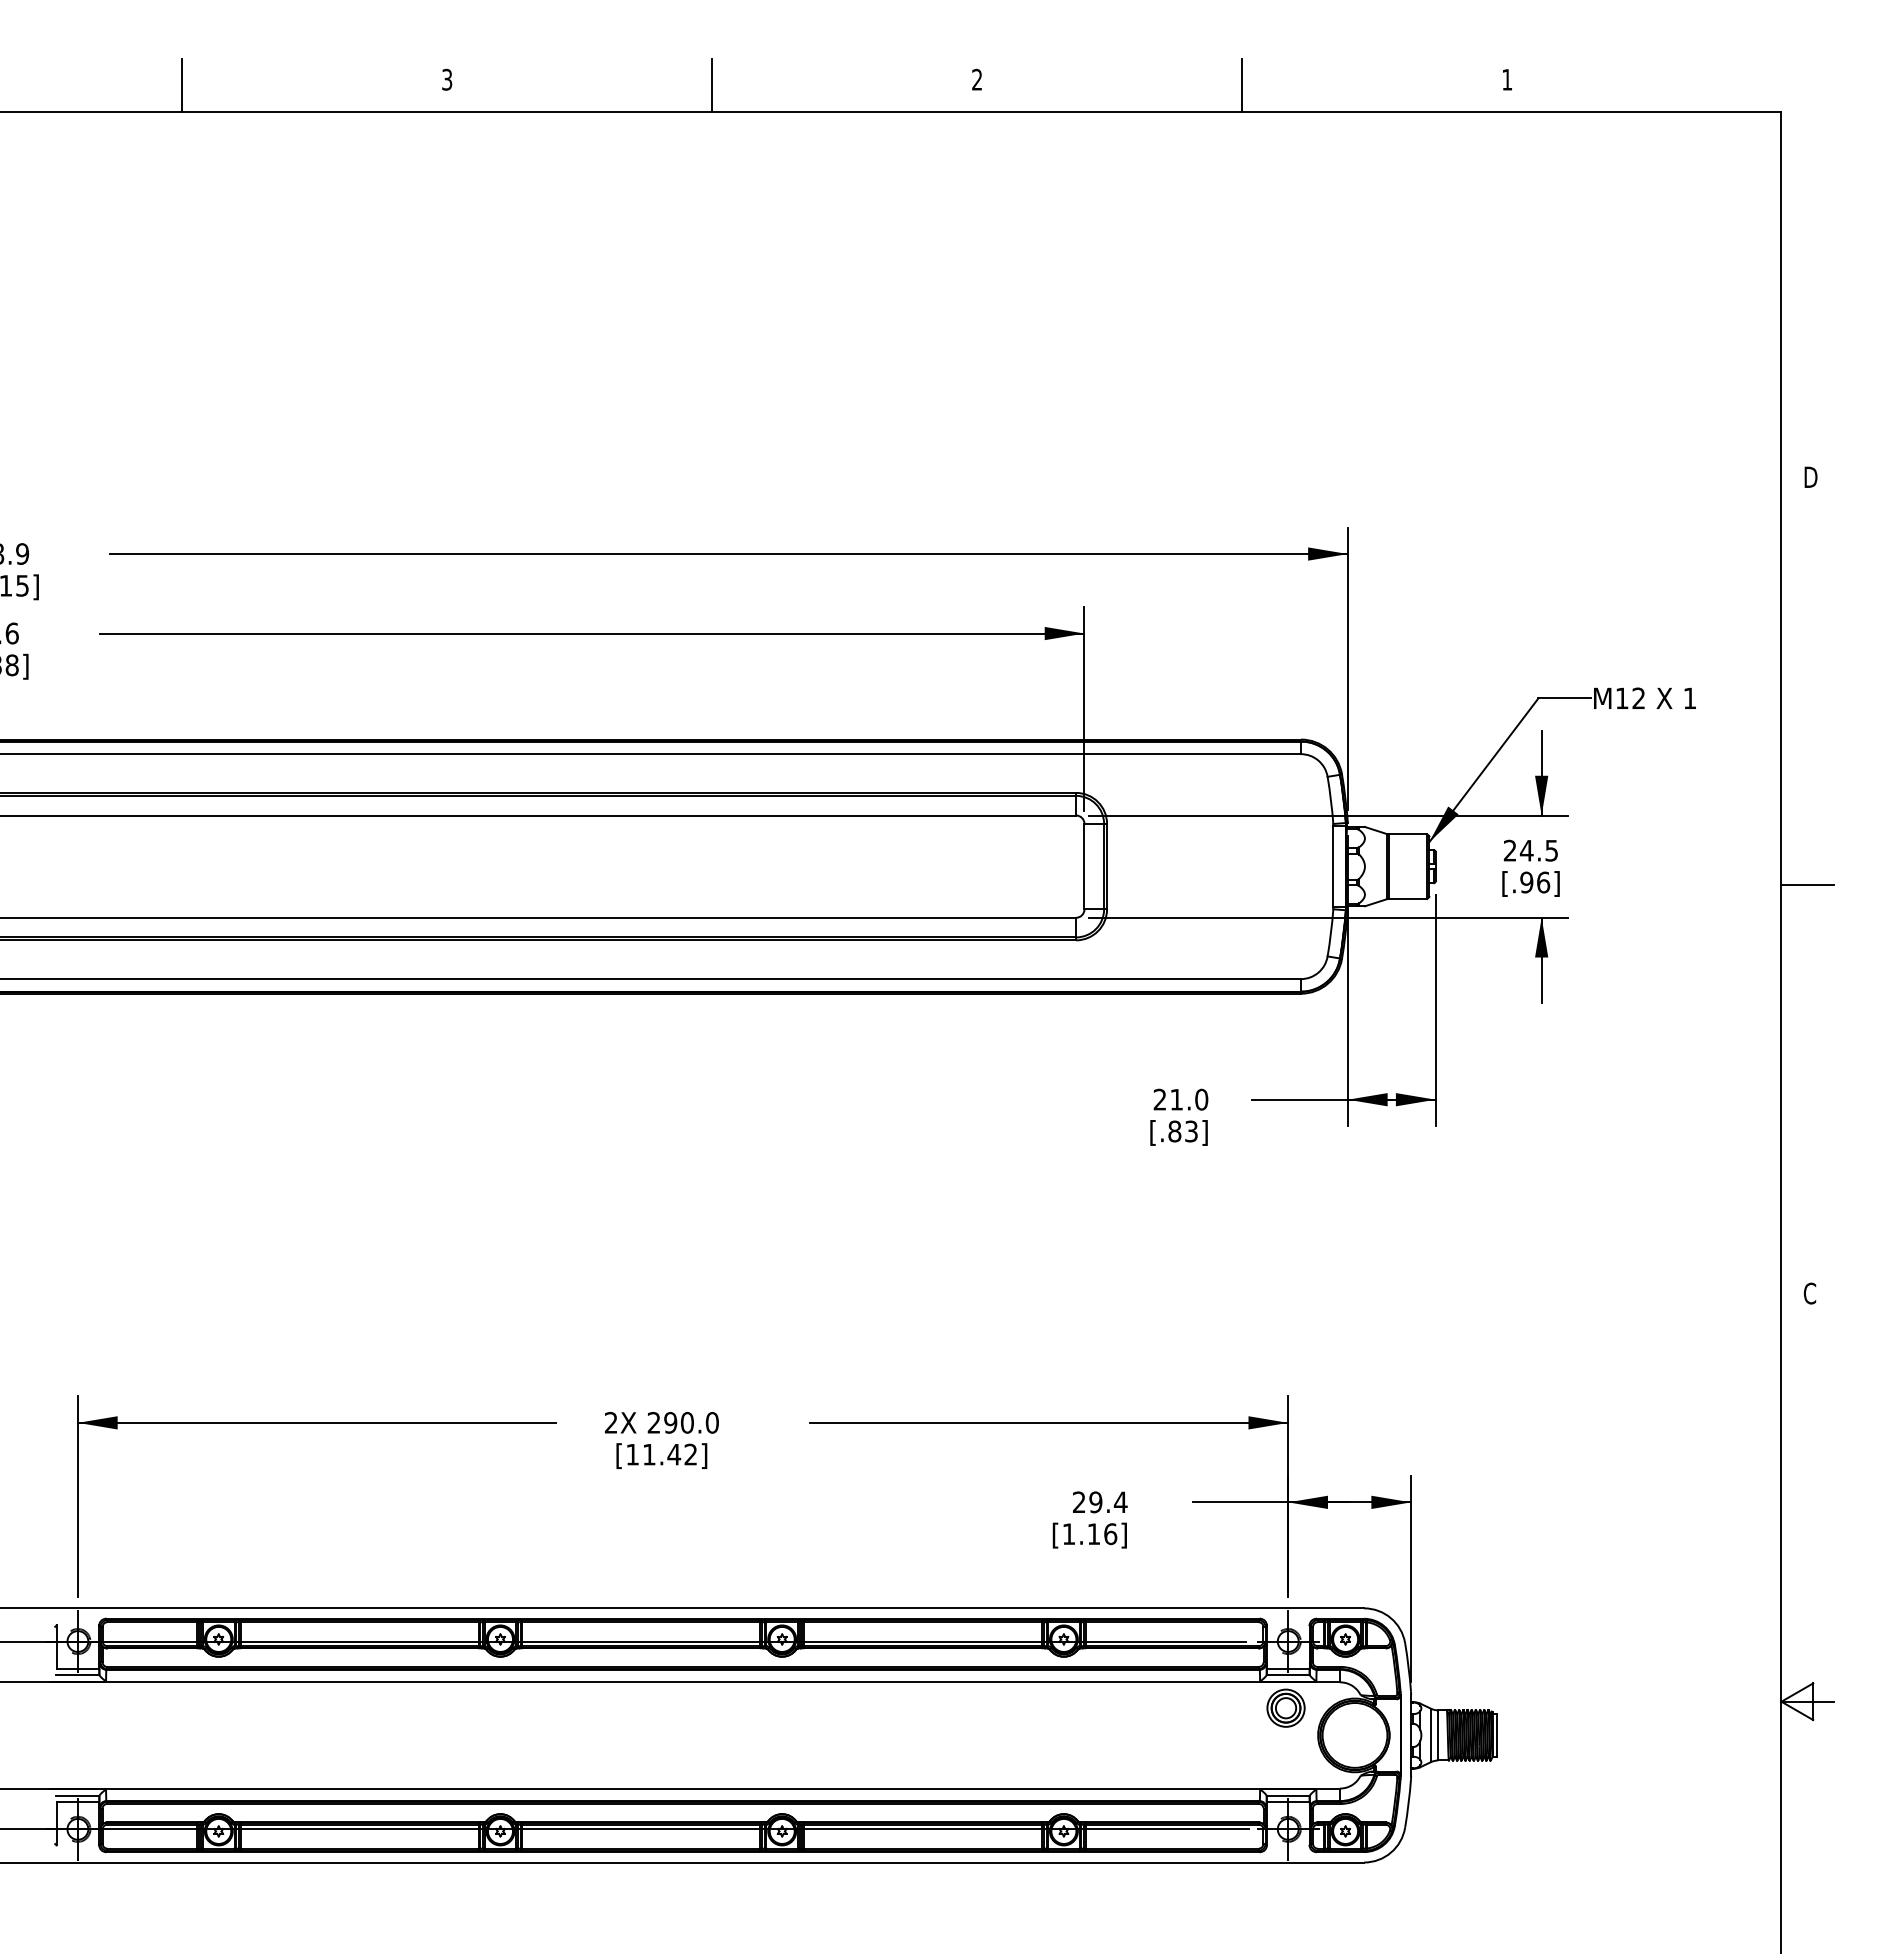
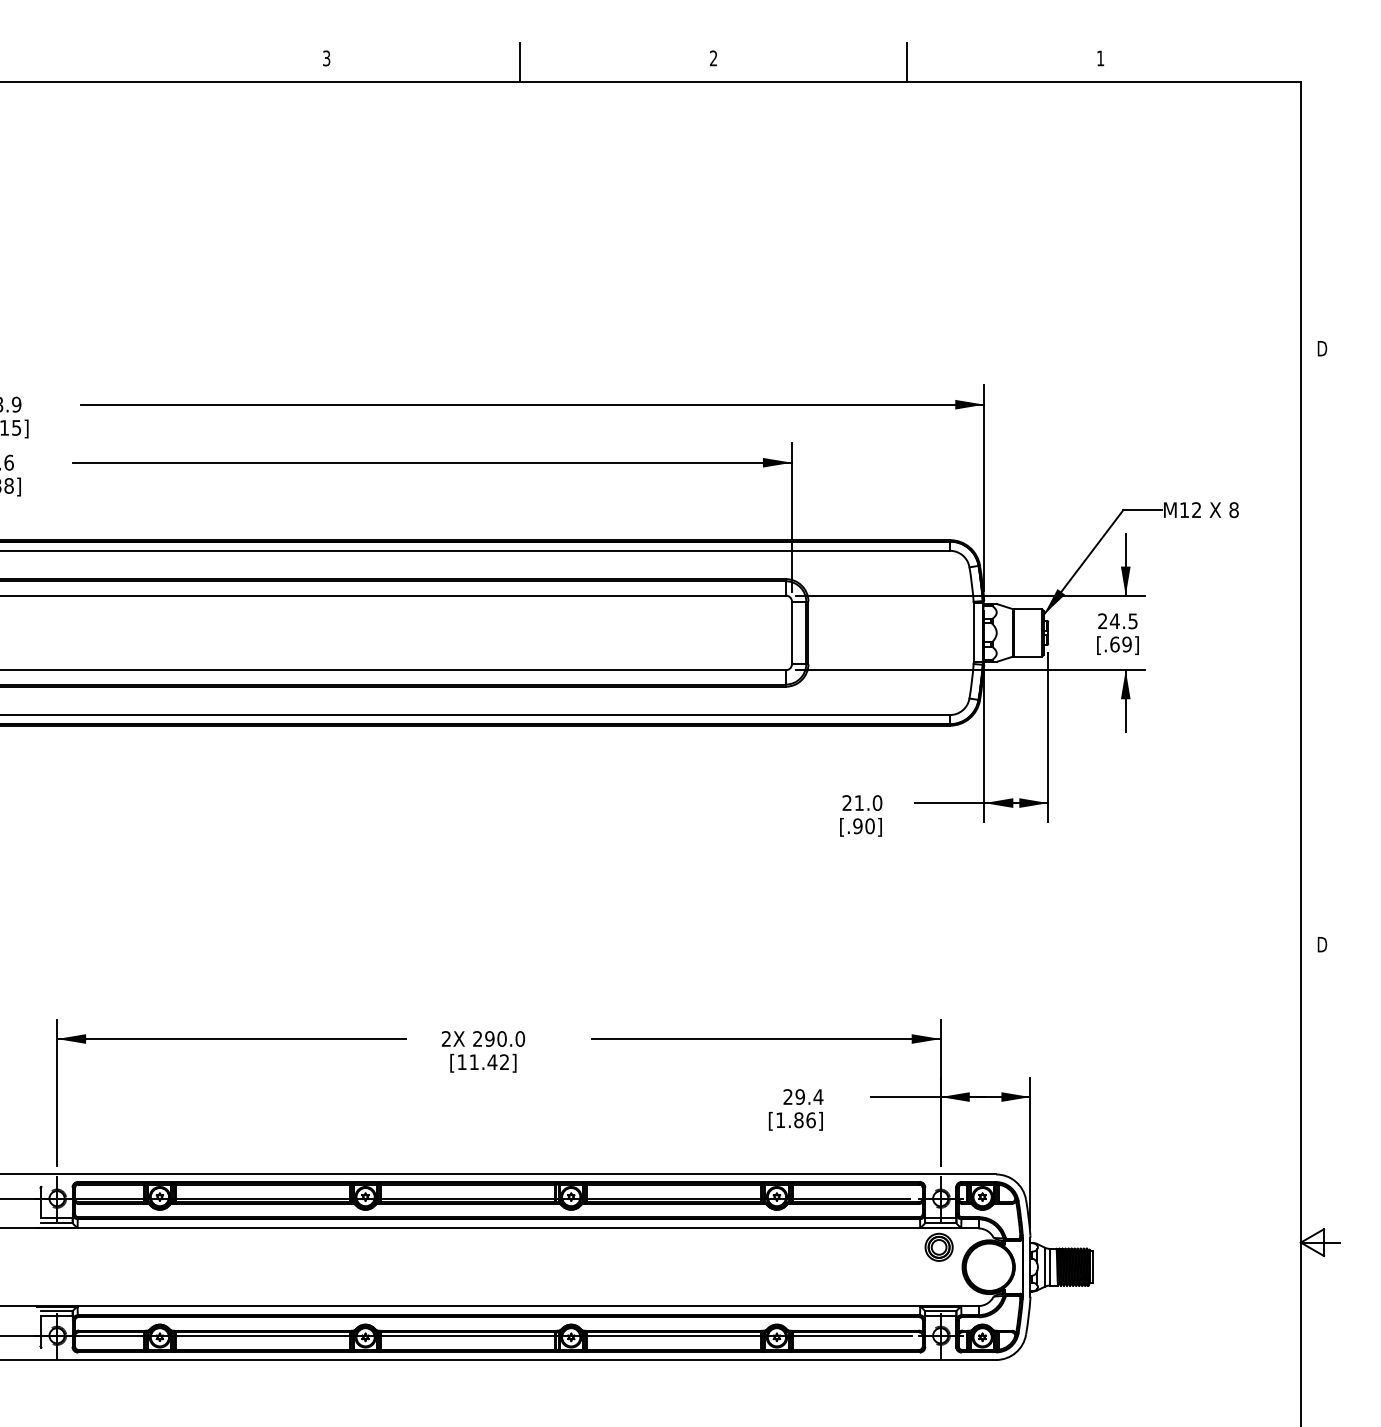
line: (182, 84) -> (133, 61), removed
text: (1689, 698) -> (1233, 510), 1 -> 8
text: (1535, 882) -> (1121, 644), [.96] -> [.69]
line: (1807, 885) -> (1319, 646), removed
text: (1183, 1131) -> (864, 826), [.83] -> [.90]
text: (1810, 1293) -> (1322, 944), C -> D
text: (1093, 1534) -> (798, 1120), [1.16] -> [1.86]

